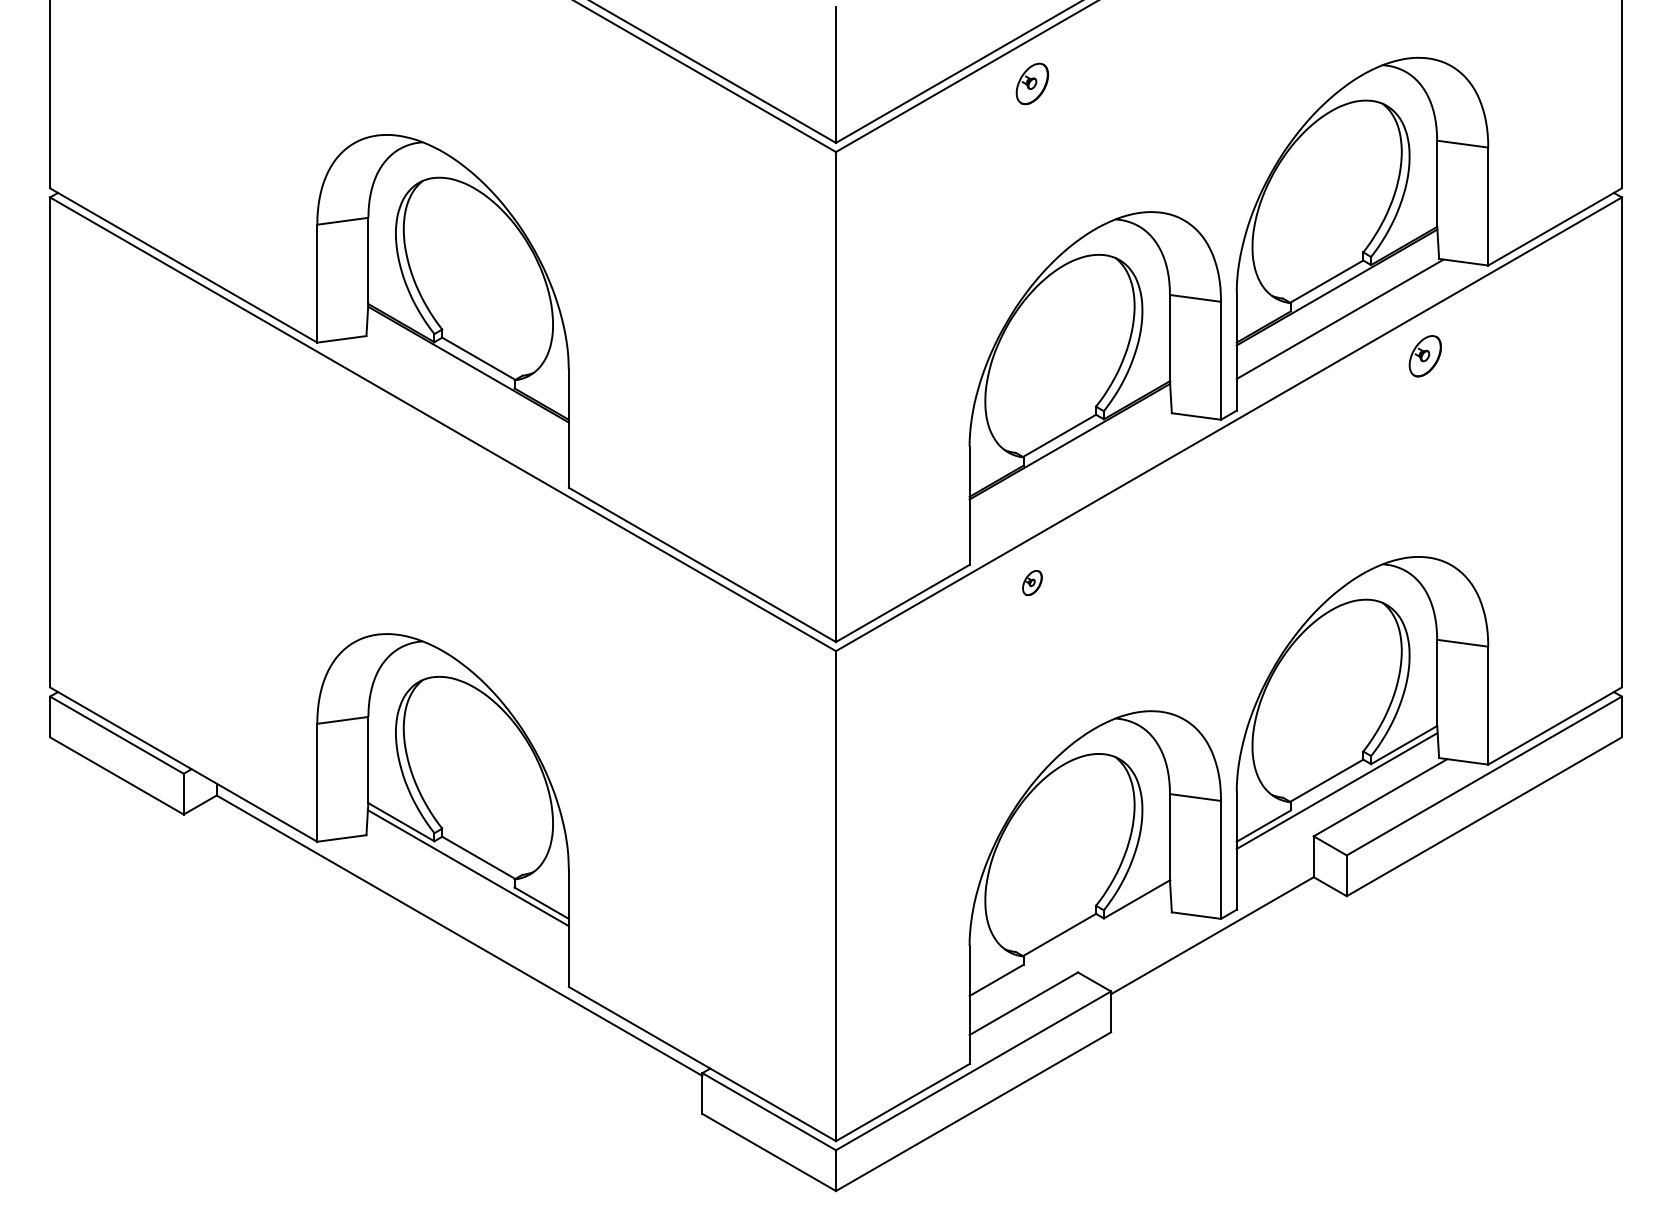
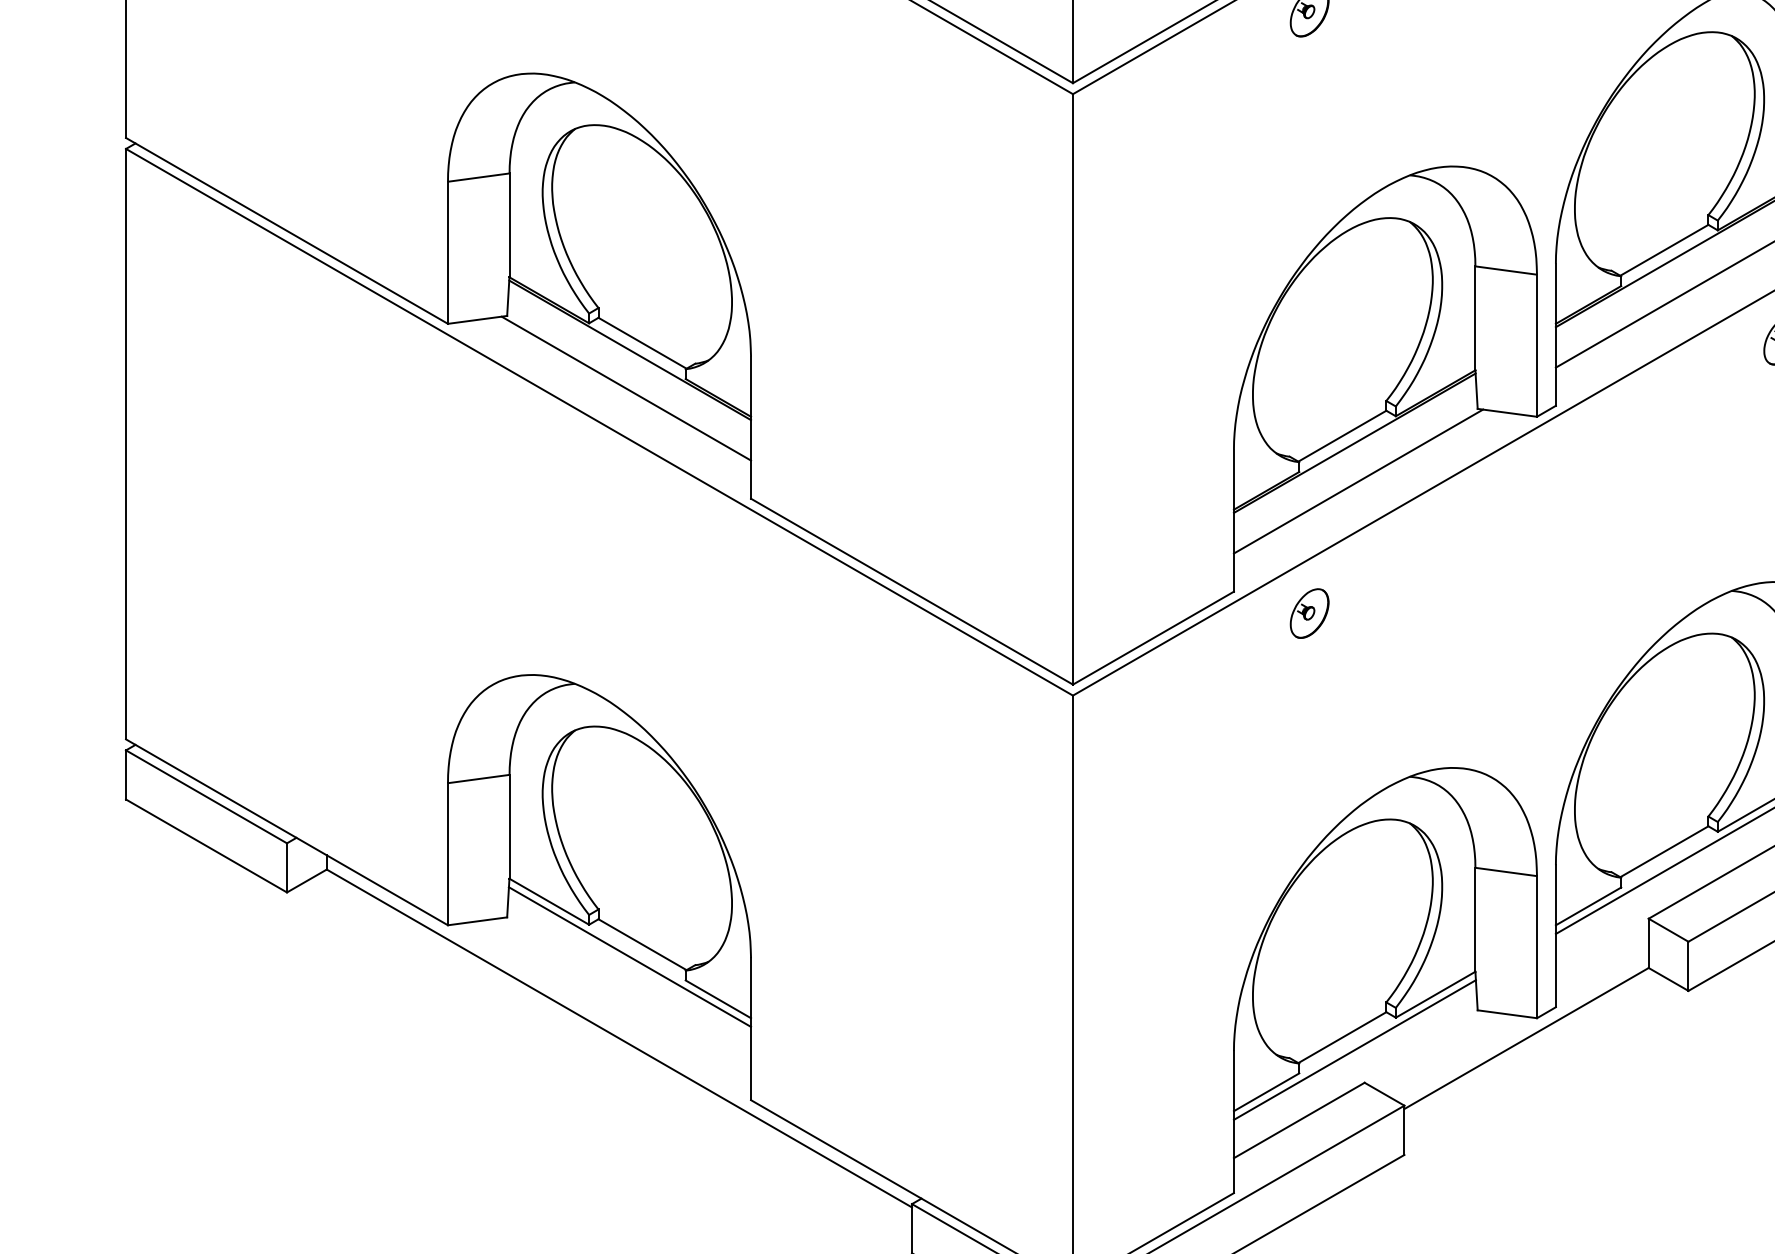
line: (465, 396) -> (626, 388), added
line: (1072, 473) -> (1357, 481), added
part: (1032, 582) -> (1309, 612), size x1.67
line: (1069, 945) -> (1354, 1050), added

